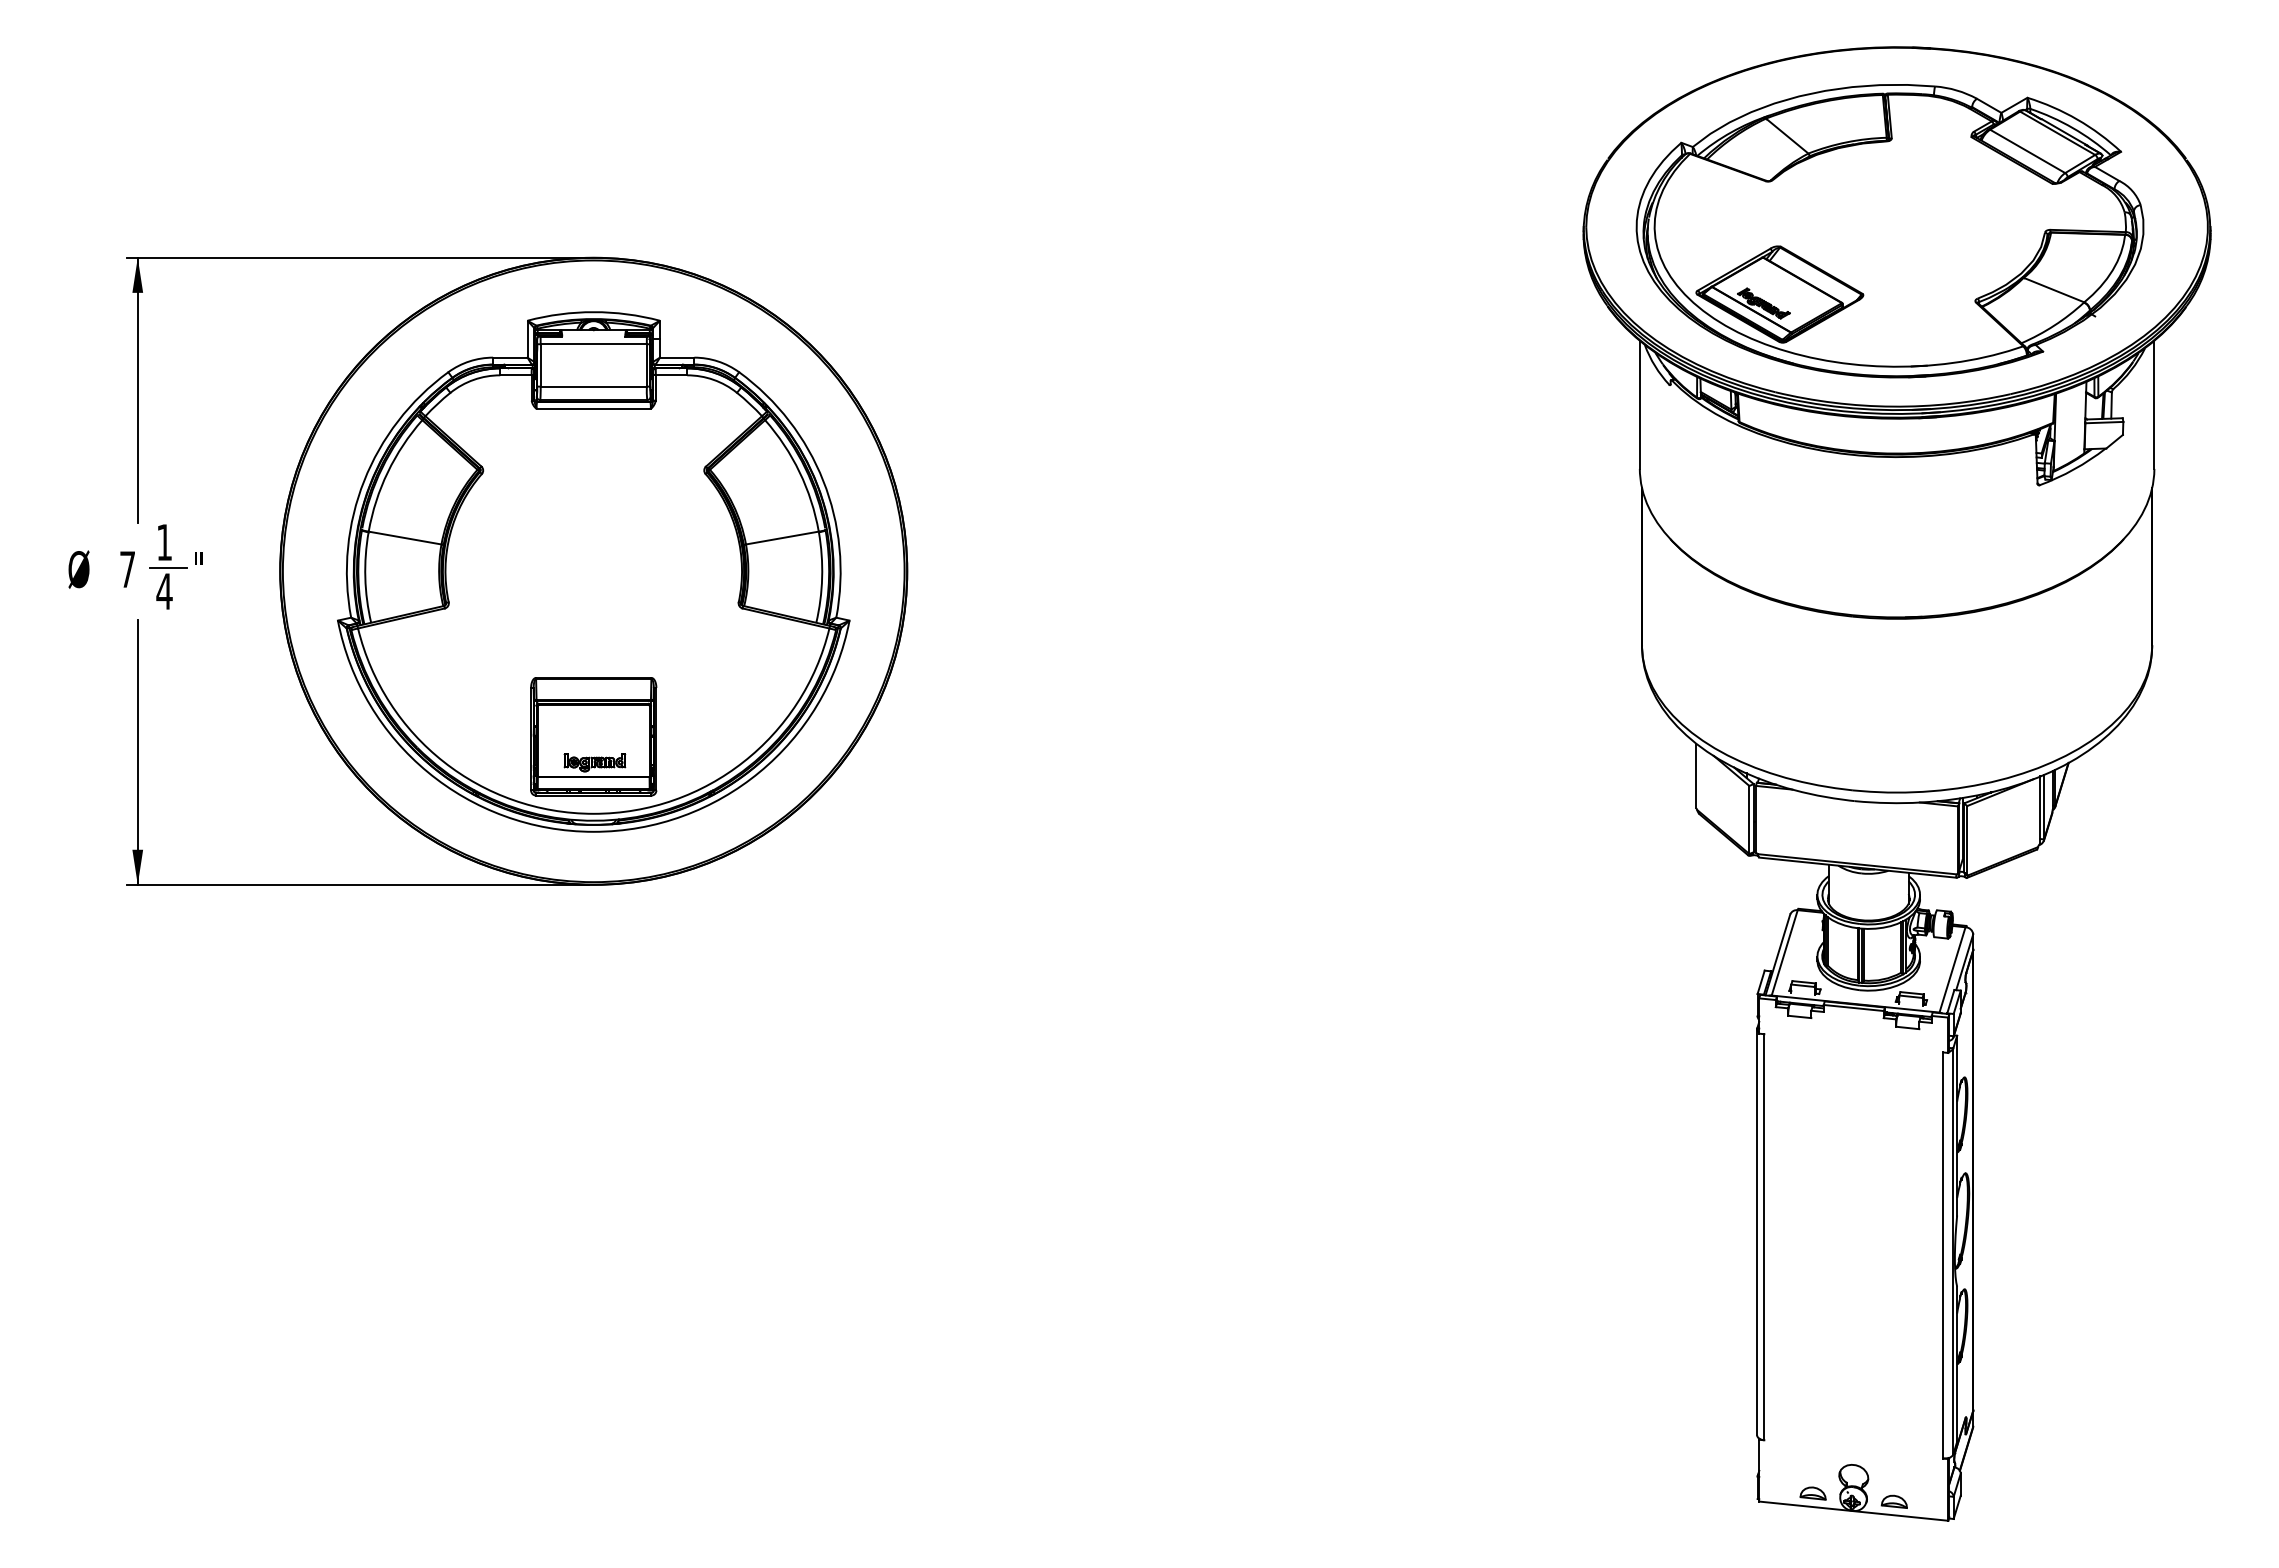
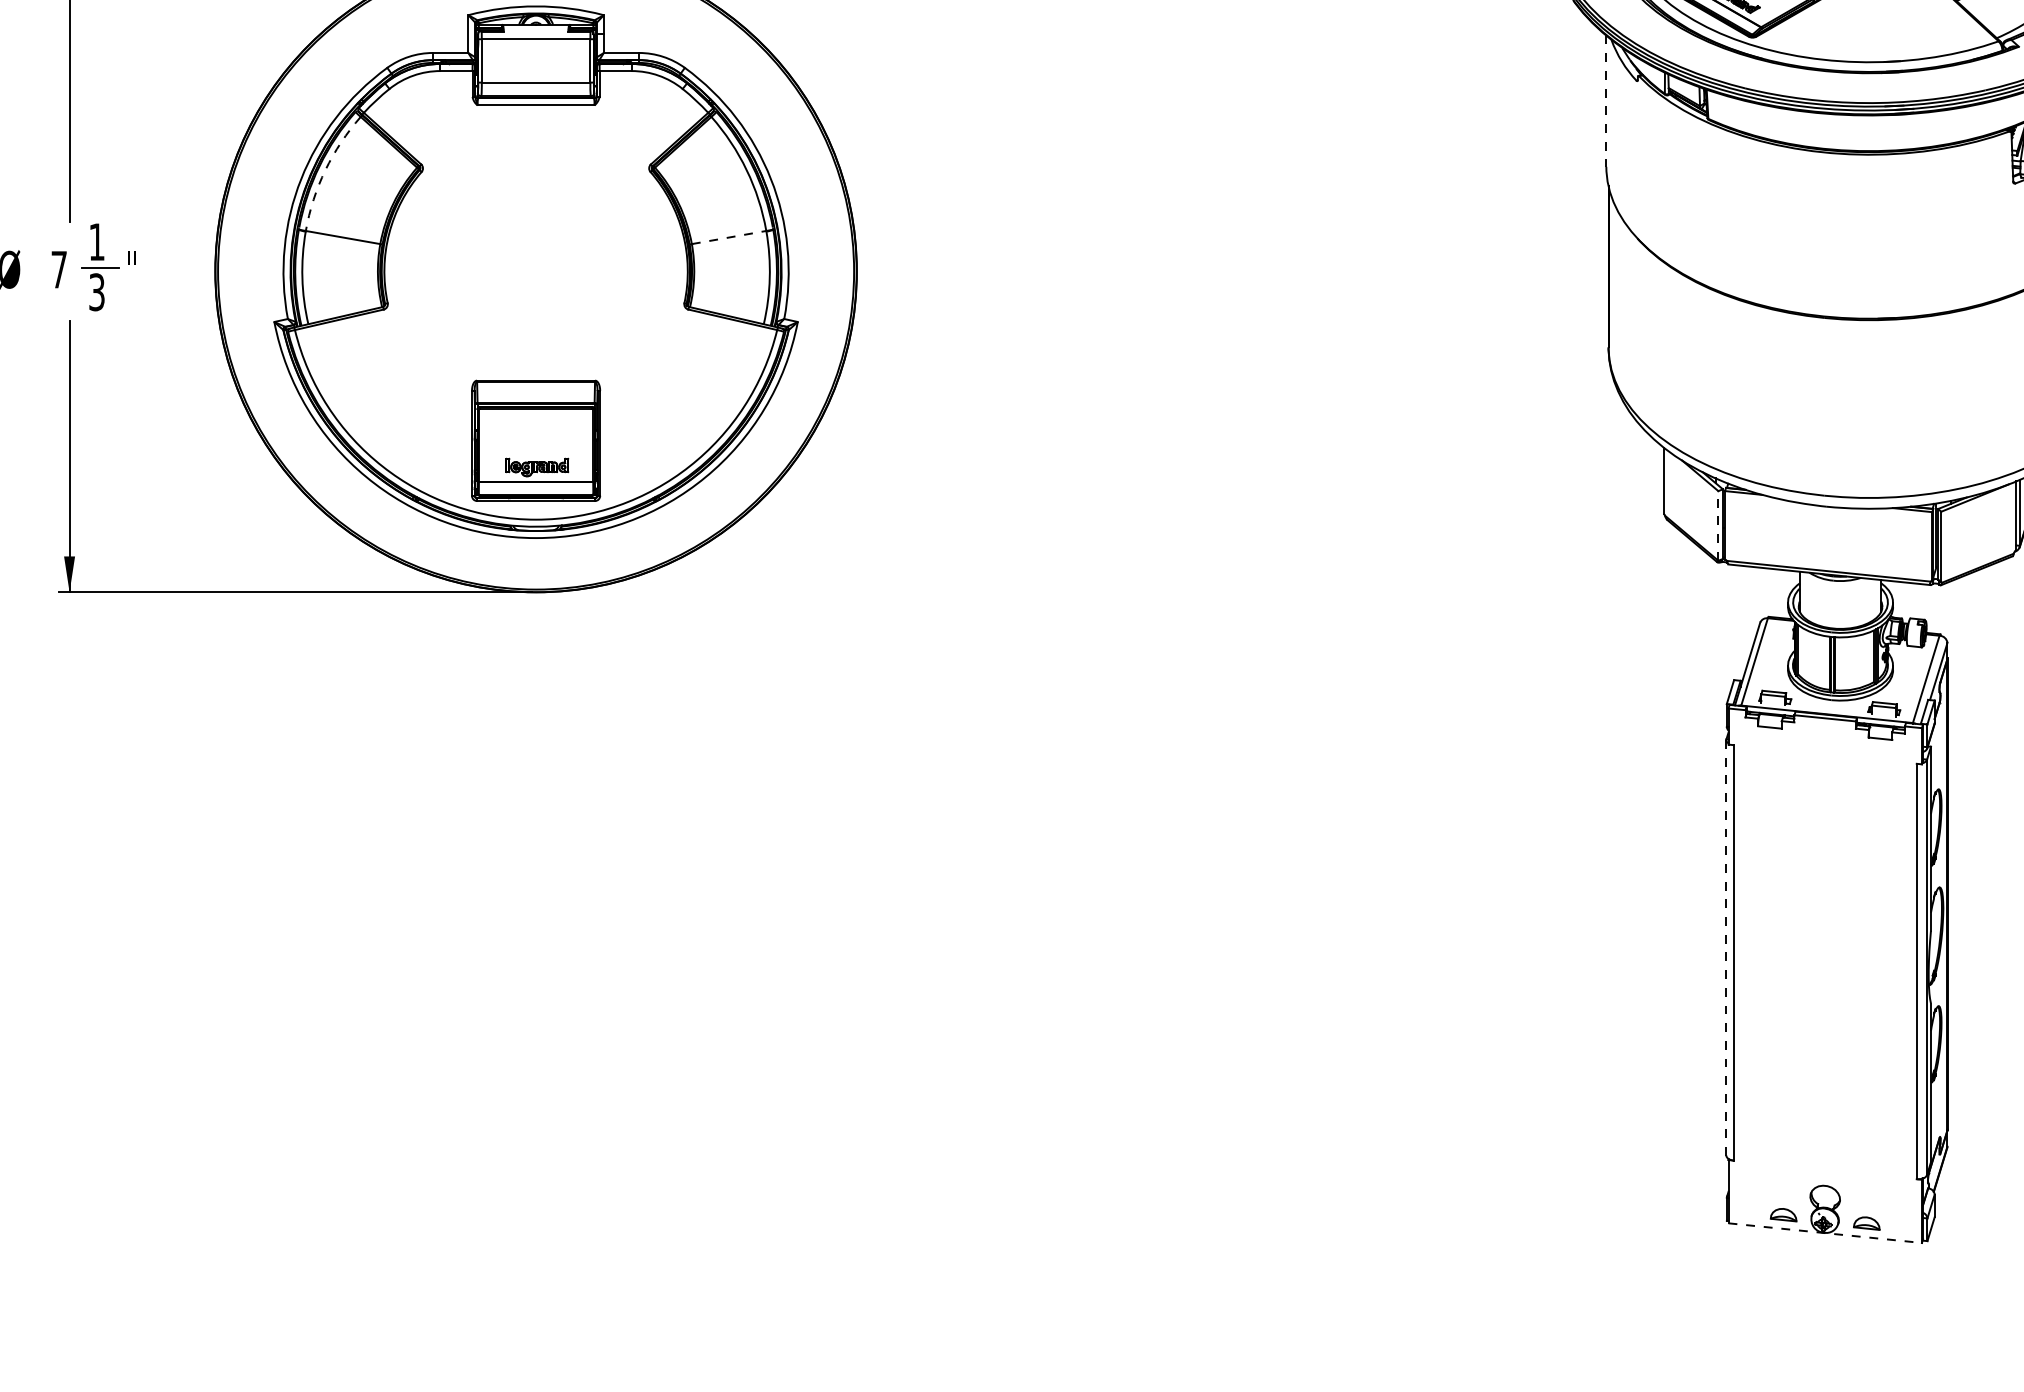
line: (1639, 405) -> (1606, 101), solid -> dashed
arc: (387, 472) -> (325, 170), solid -> dashed
line: (782, 538) -> (729, 237), solid -> dashed
text: (164, 591) -> (96, 292), 4 -> 3
line: (1749, 819) -> (1718, 525), solid -> dashed
line: (1757, 1232) -> (1726, 948), solid -> dashed
line: (1854, 1511) -> (1825, 1233), solid -> dashed

